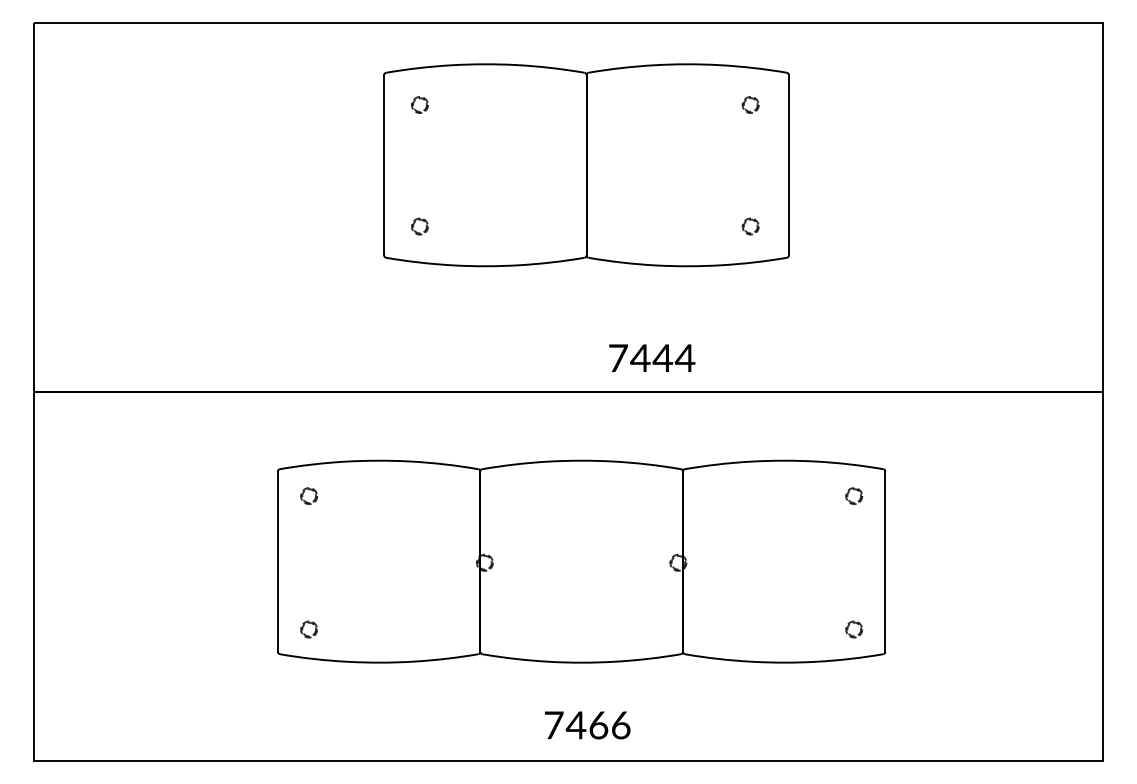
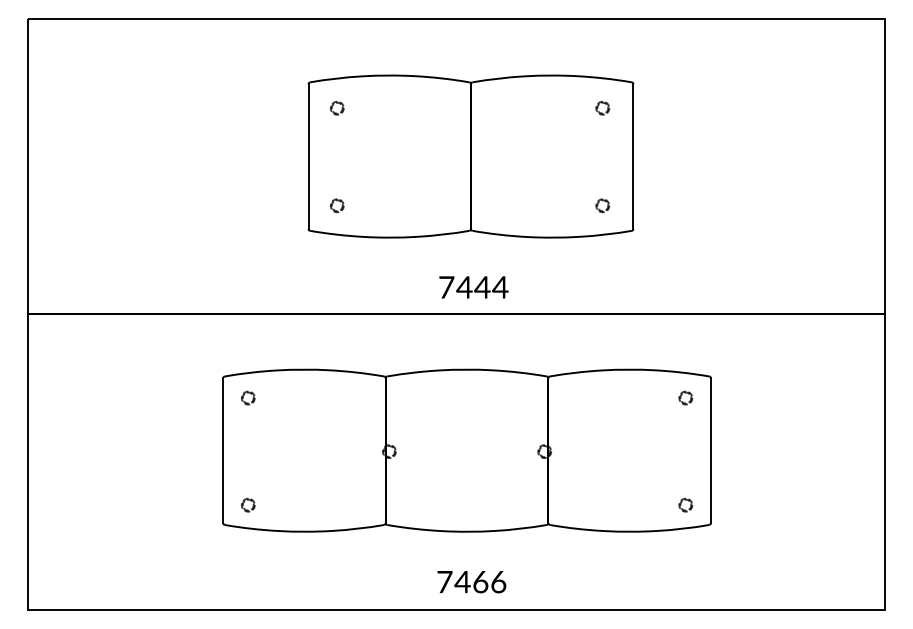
part: (586, 165) -> (470, 156), moved
text: (652, 357) -> (474, 286), moved

